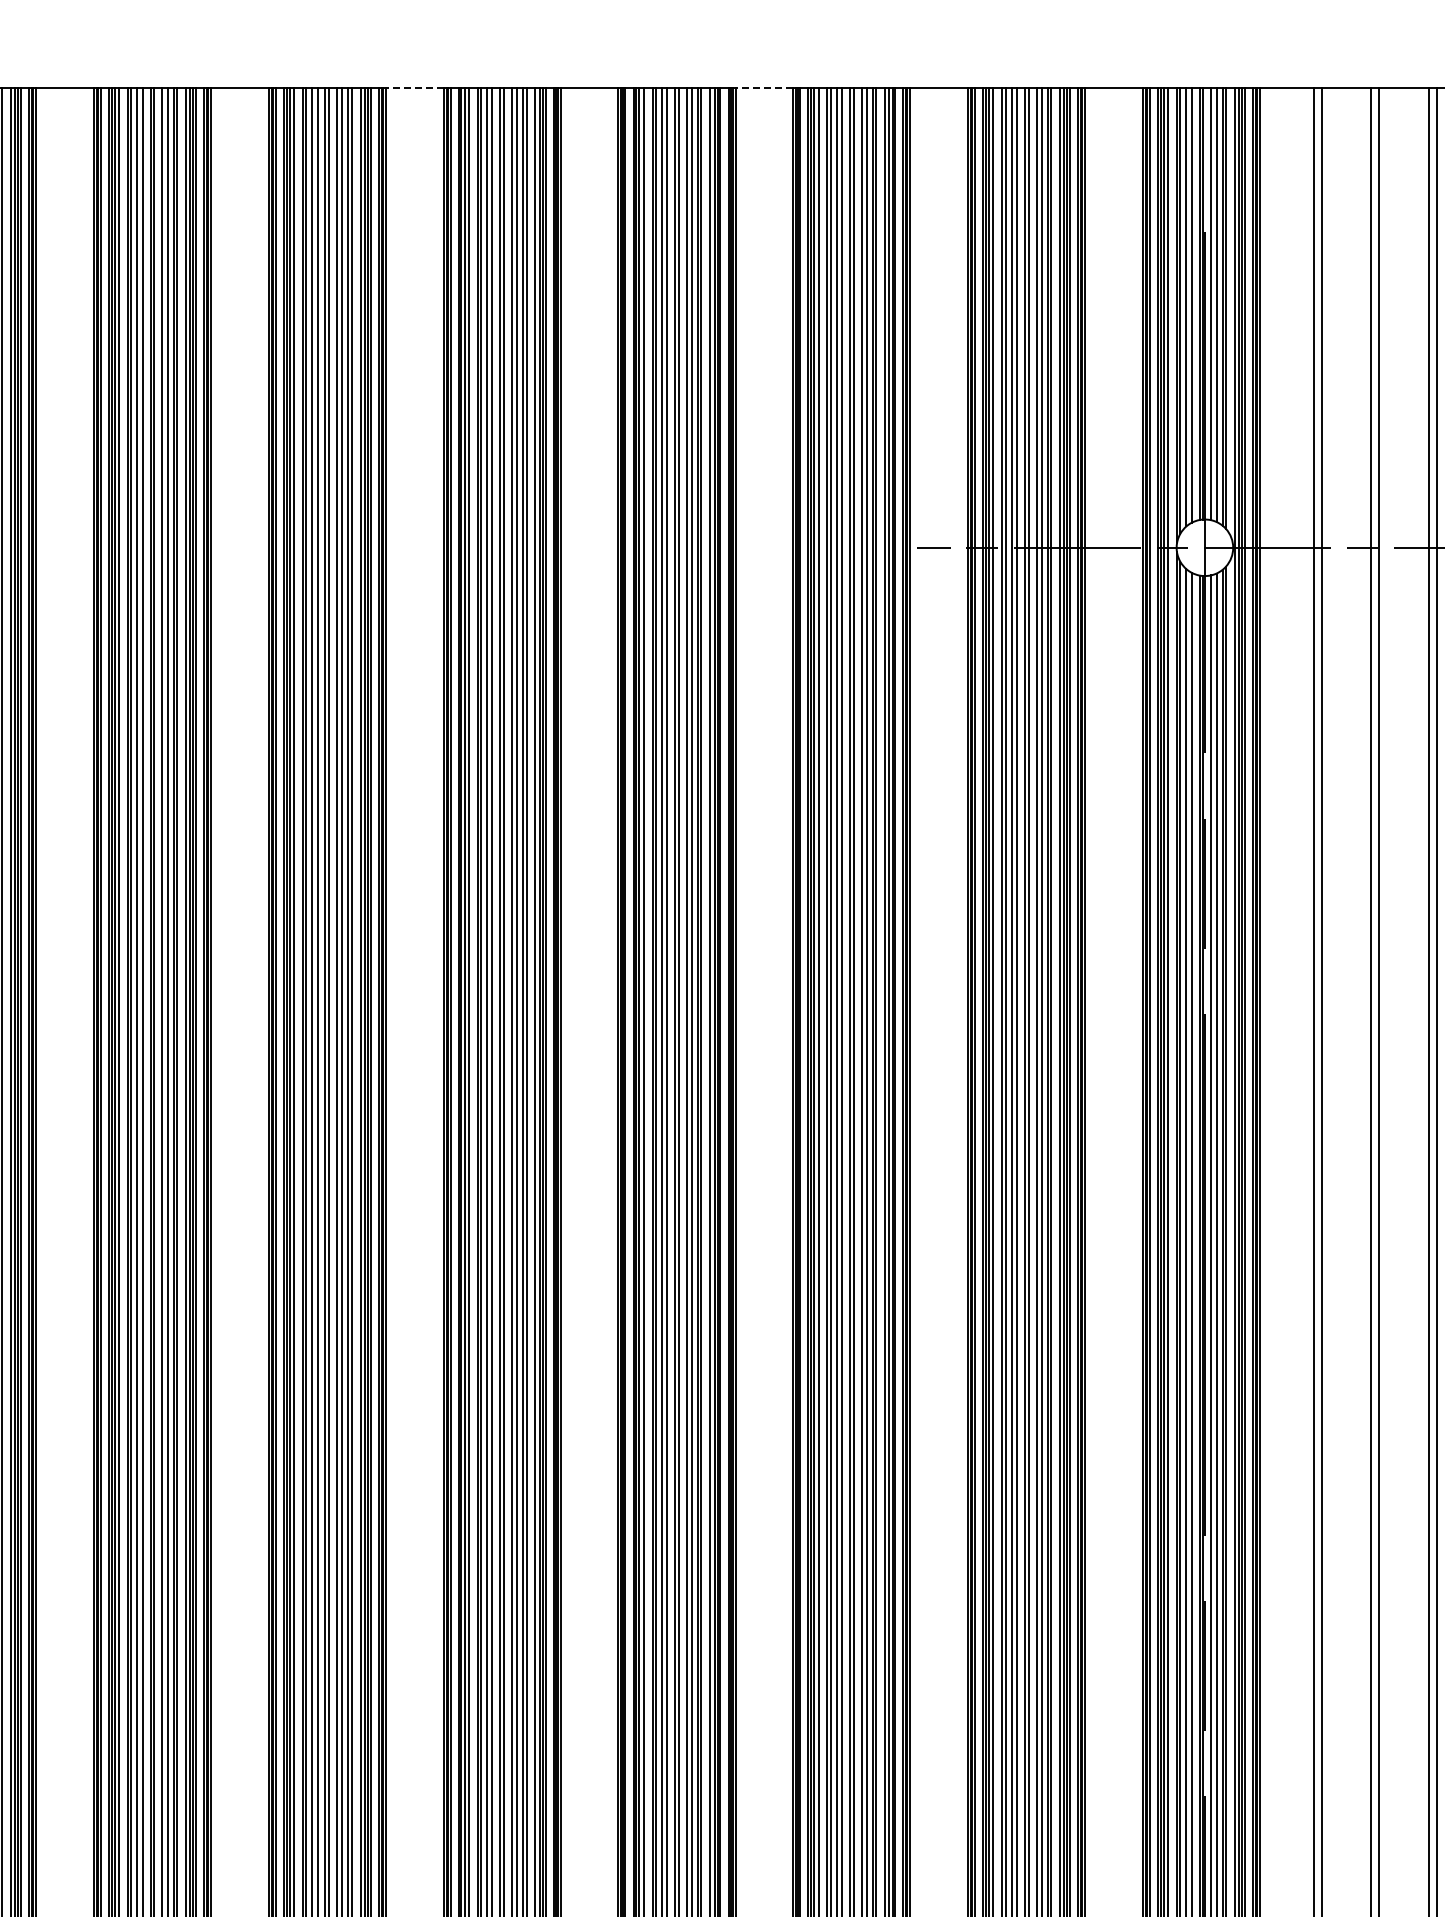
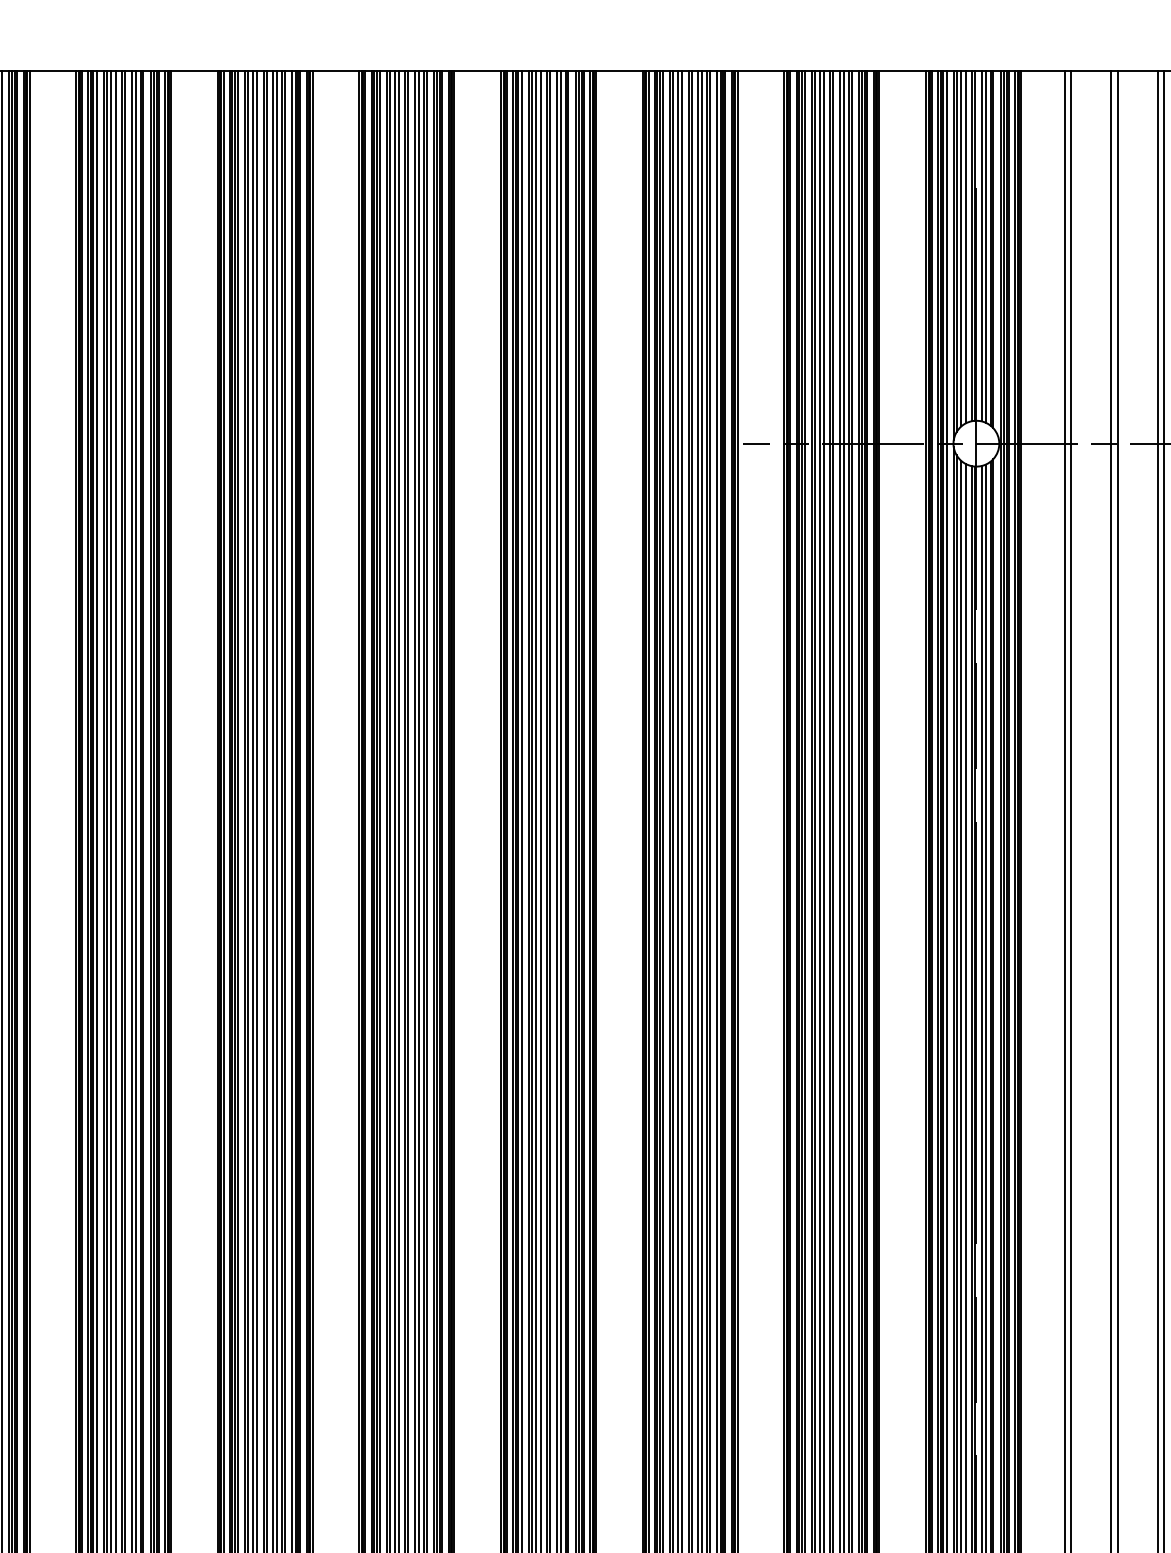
line: (414, 87) -> (335, 70), dashed -> solid
line: (764, 87) -> (619, 70), dashed -> solid

